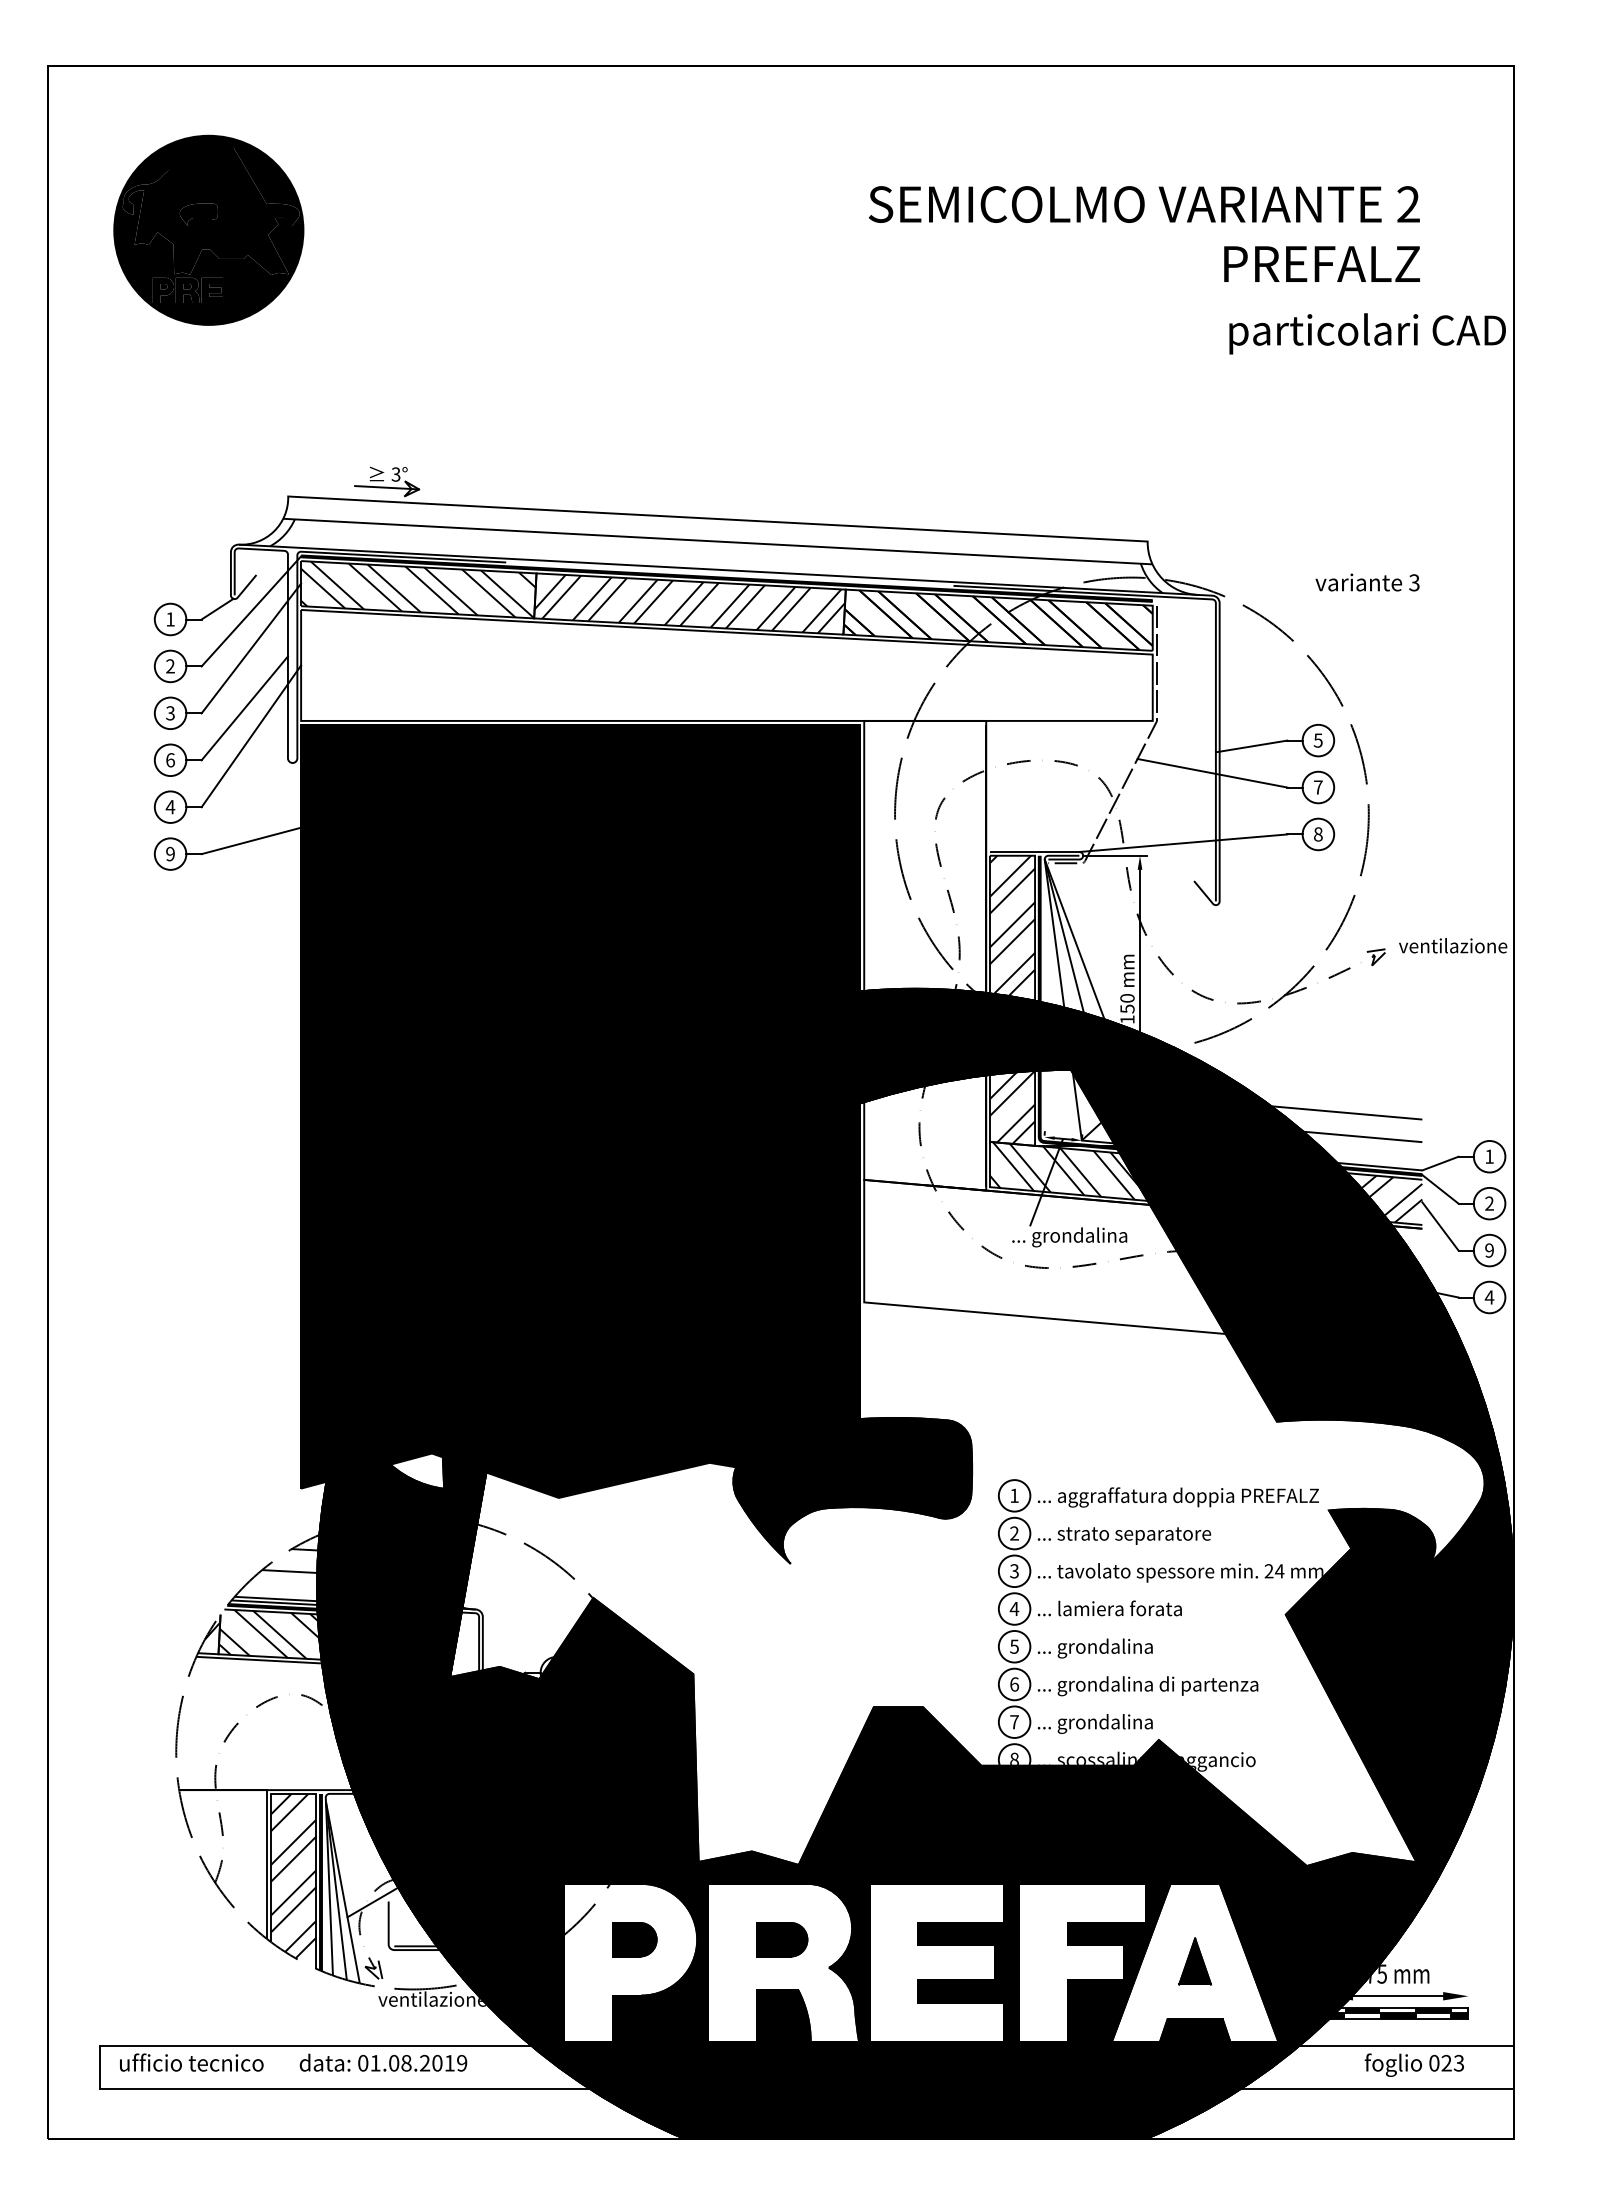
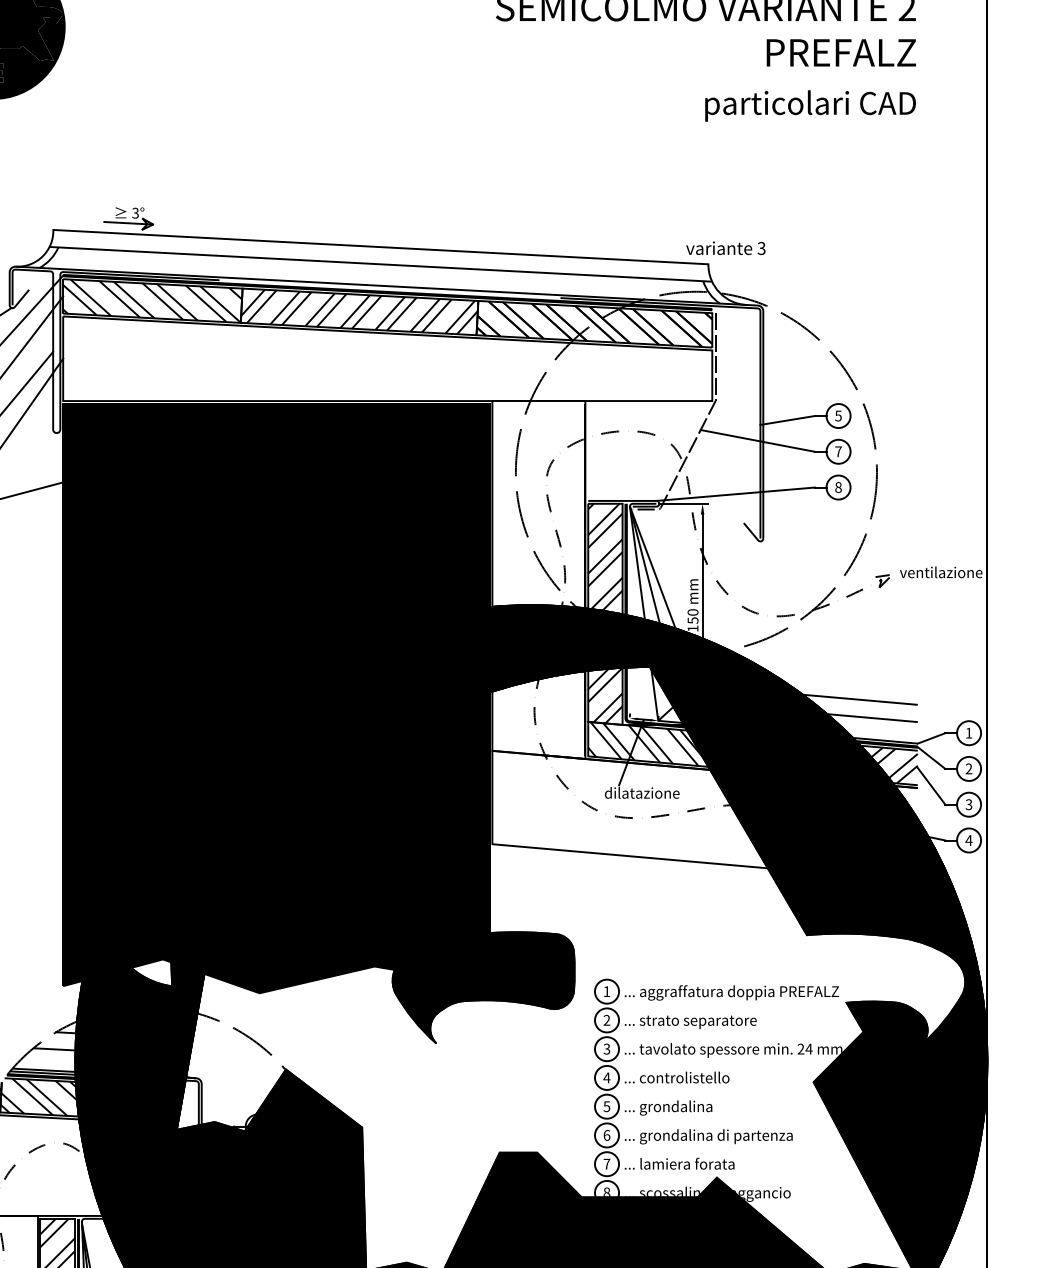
text: (1367, 333) -> (810, 105), moved
text: (1367, 582) -> (725, 248), moved
text: (1069, 1237) -> (648, 794), ... grondalina -> dilatazione
text: (1489, 1250) -> (968, 804), 9 -> 3
text: (1119, 1608) -> (686, 1077), ... lamiera forata -> ... controlistello
text: (1119, 1723) -> (686, 1165), ... grondalina -> ... lamiera forata

